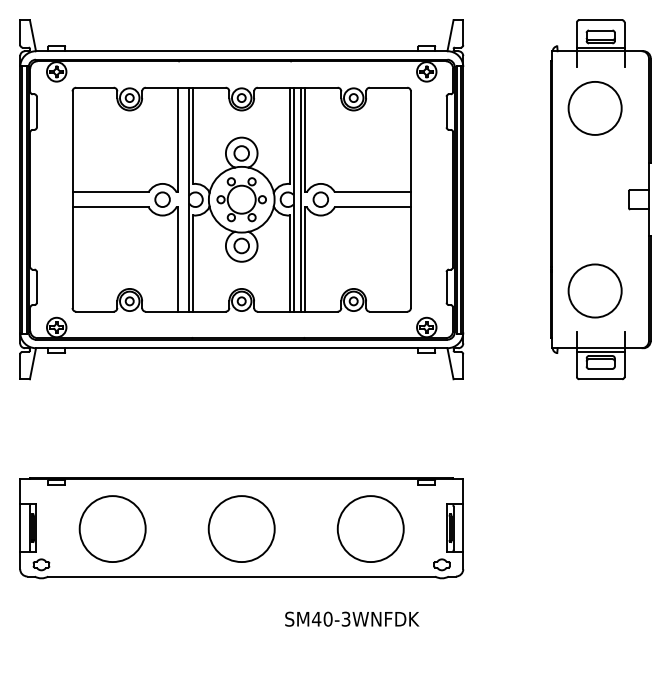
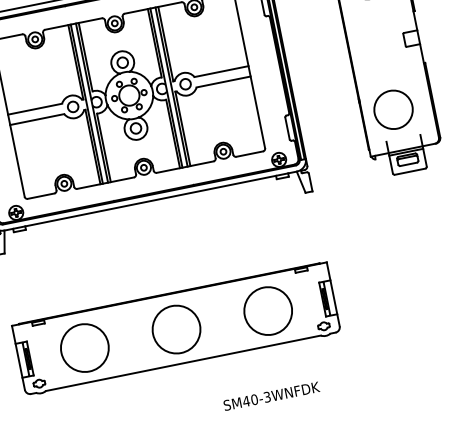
line: (181, 199) -> (86, 104), added
text: (352, 618) -> (271, 395), moved

